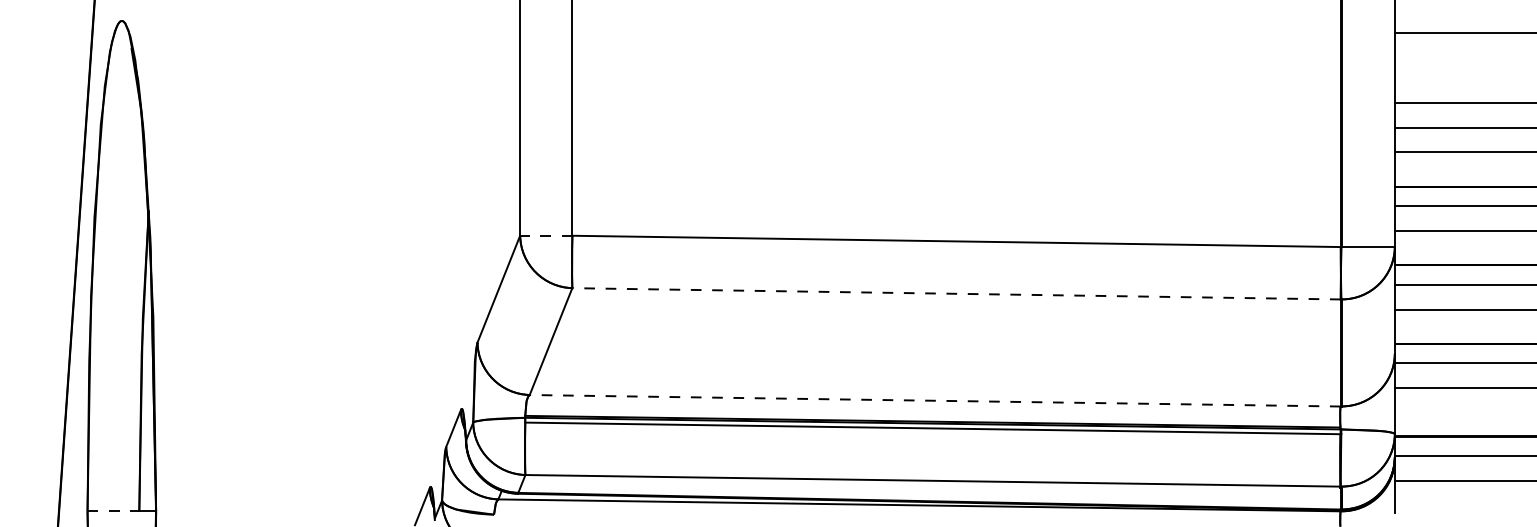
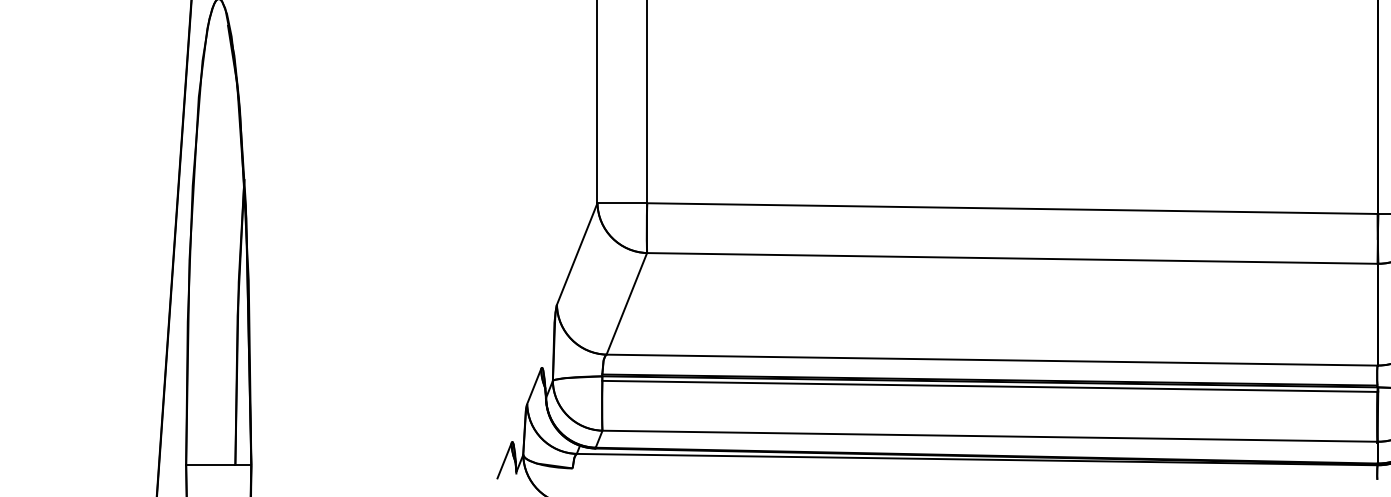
line: (545, 235) -> (621, 202), dashed -> solid
line: (955, 293) -> (1011, 258), dashed -> solid
line: (934, 400) -> (991, 359), dashed -> solid
line: (113, 511) -> (210, 465), dashed -> solid

